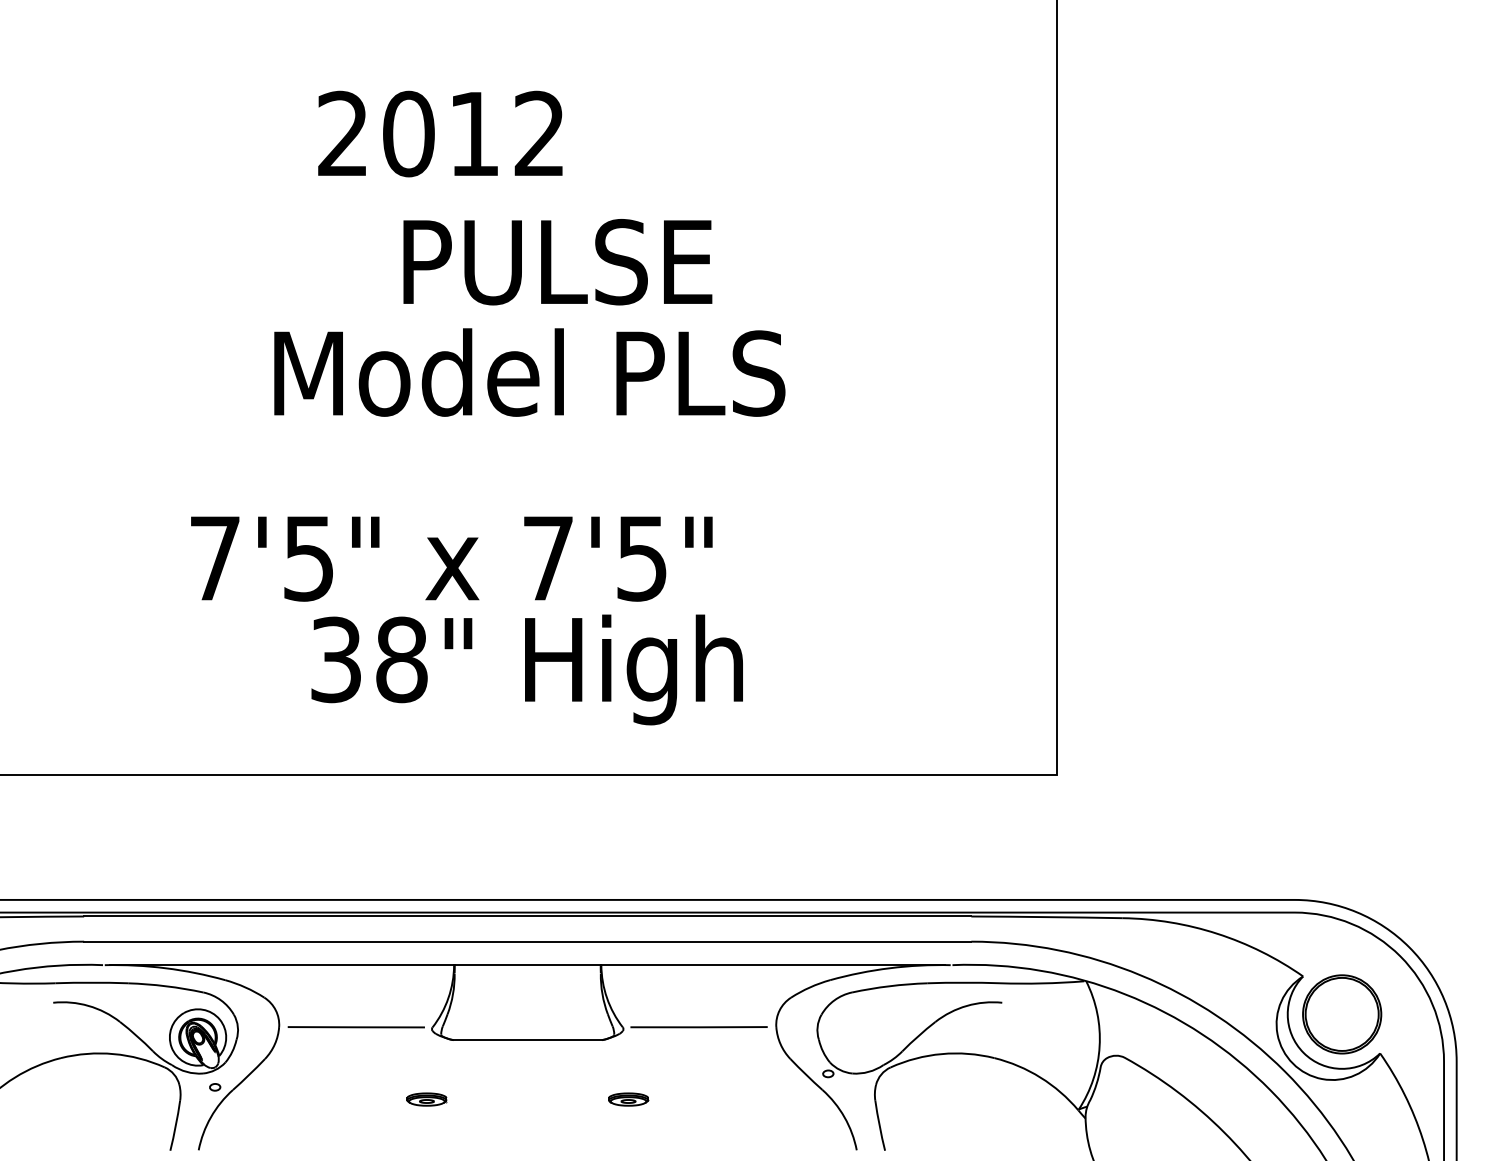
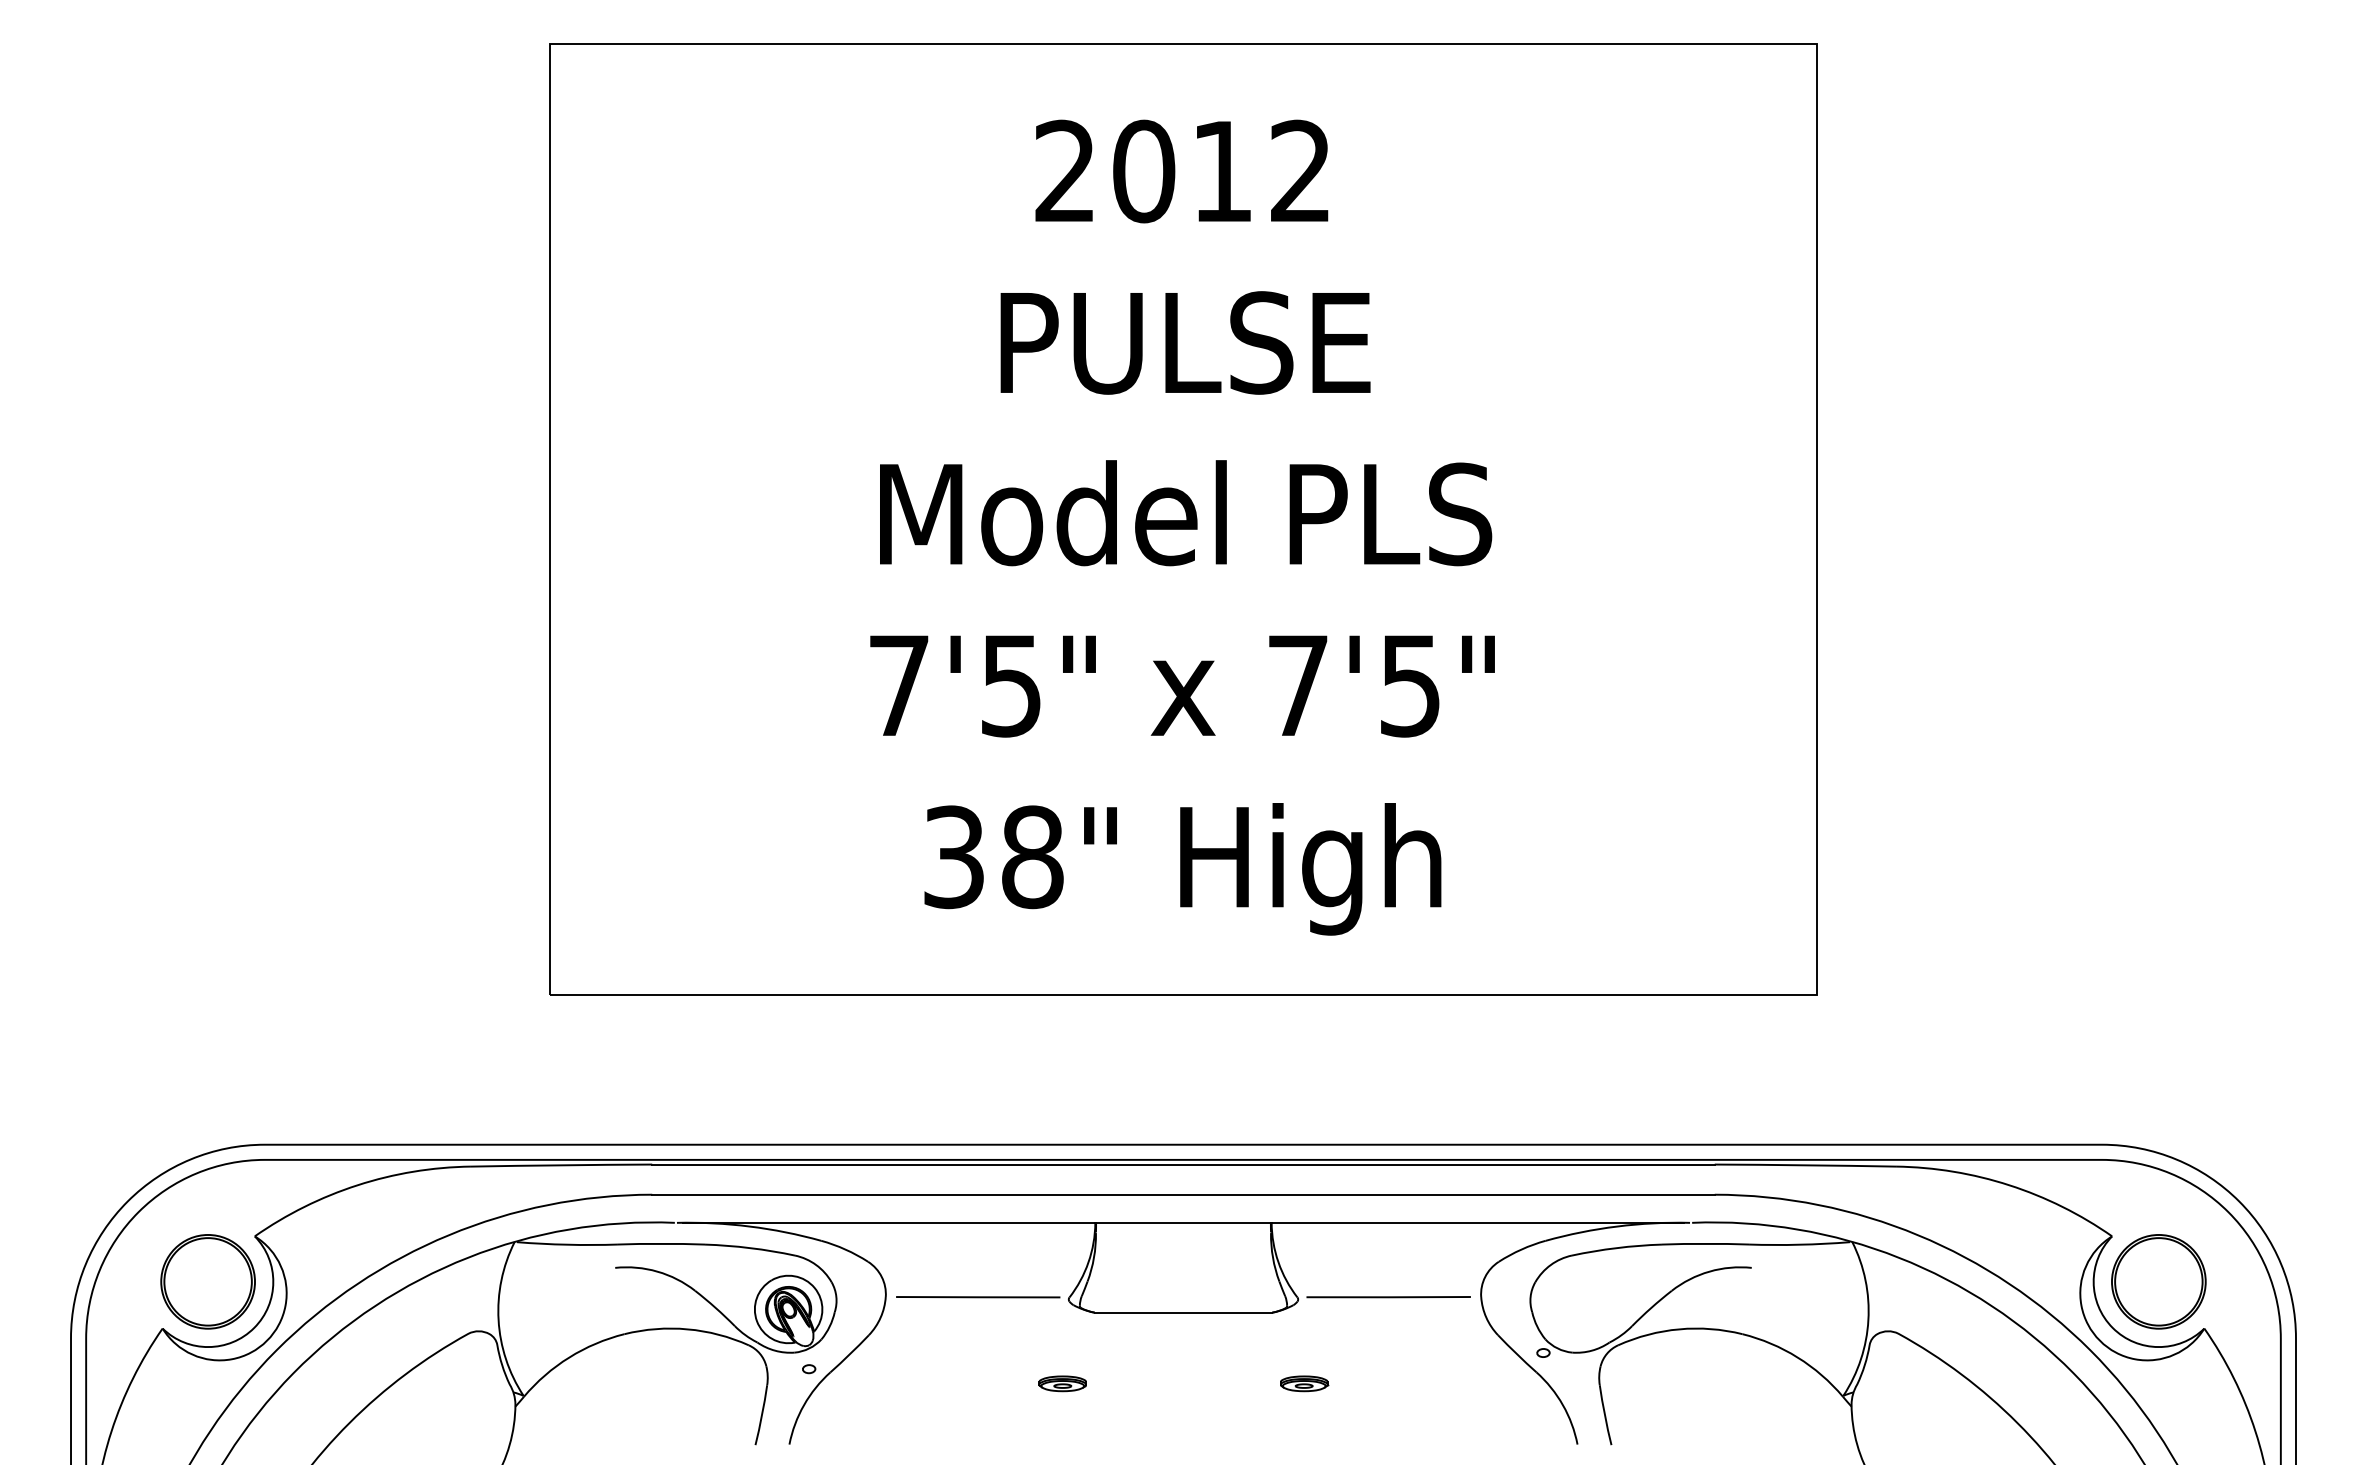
text: (440, 134) -> (1181, 171), moved
text: (557, 261) -> (1185, 342), moved
text: (451, 559) -> (1182, 686), moved

